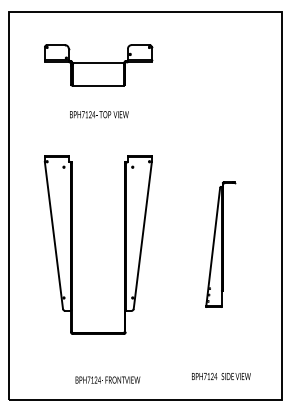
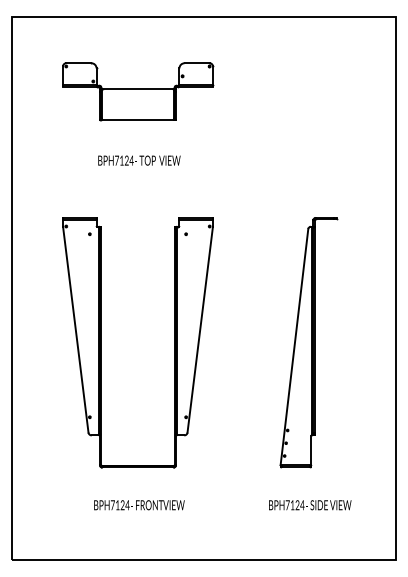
part: (220, 244) -> (308, 342), size x1.43
text: (221, 376) -> (310, 505), moved
text: (108, 380) -> (139, 505), moved

